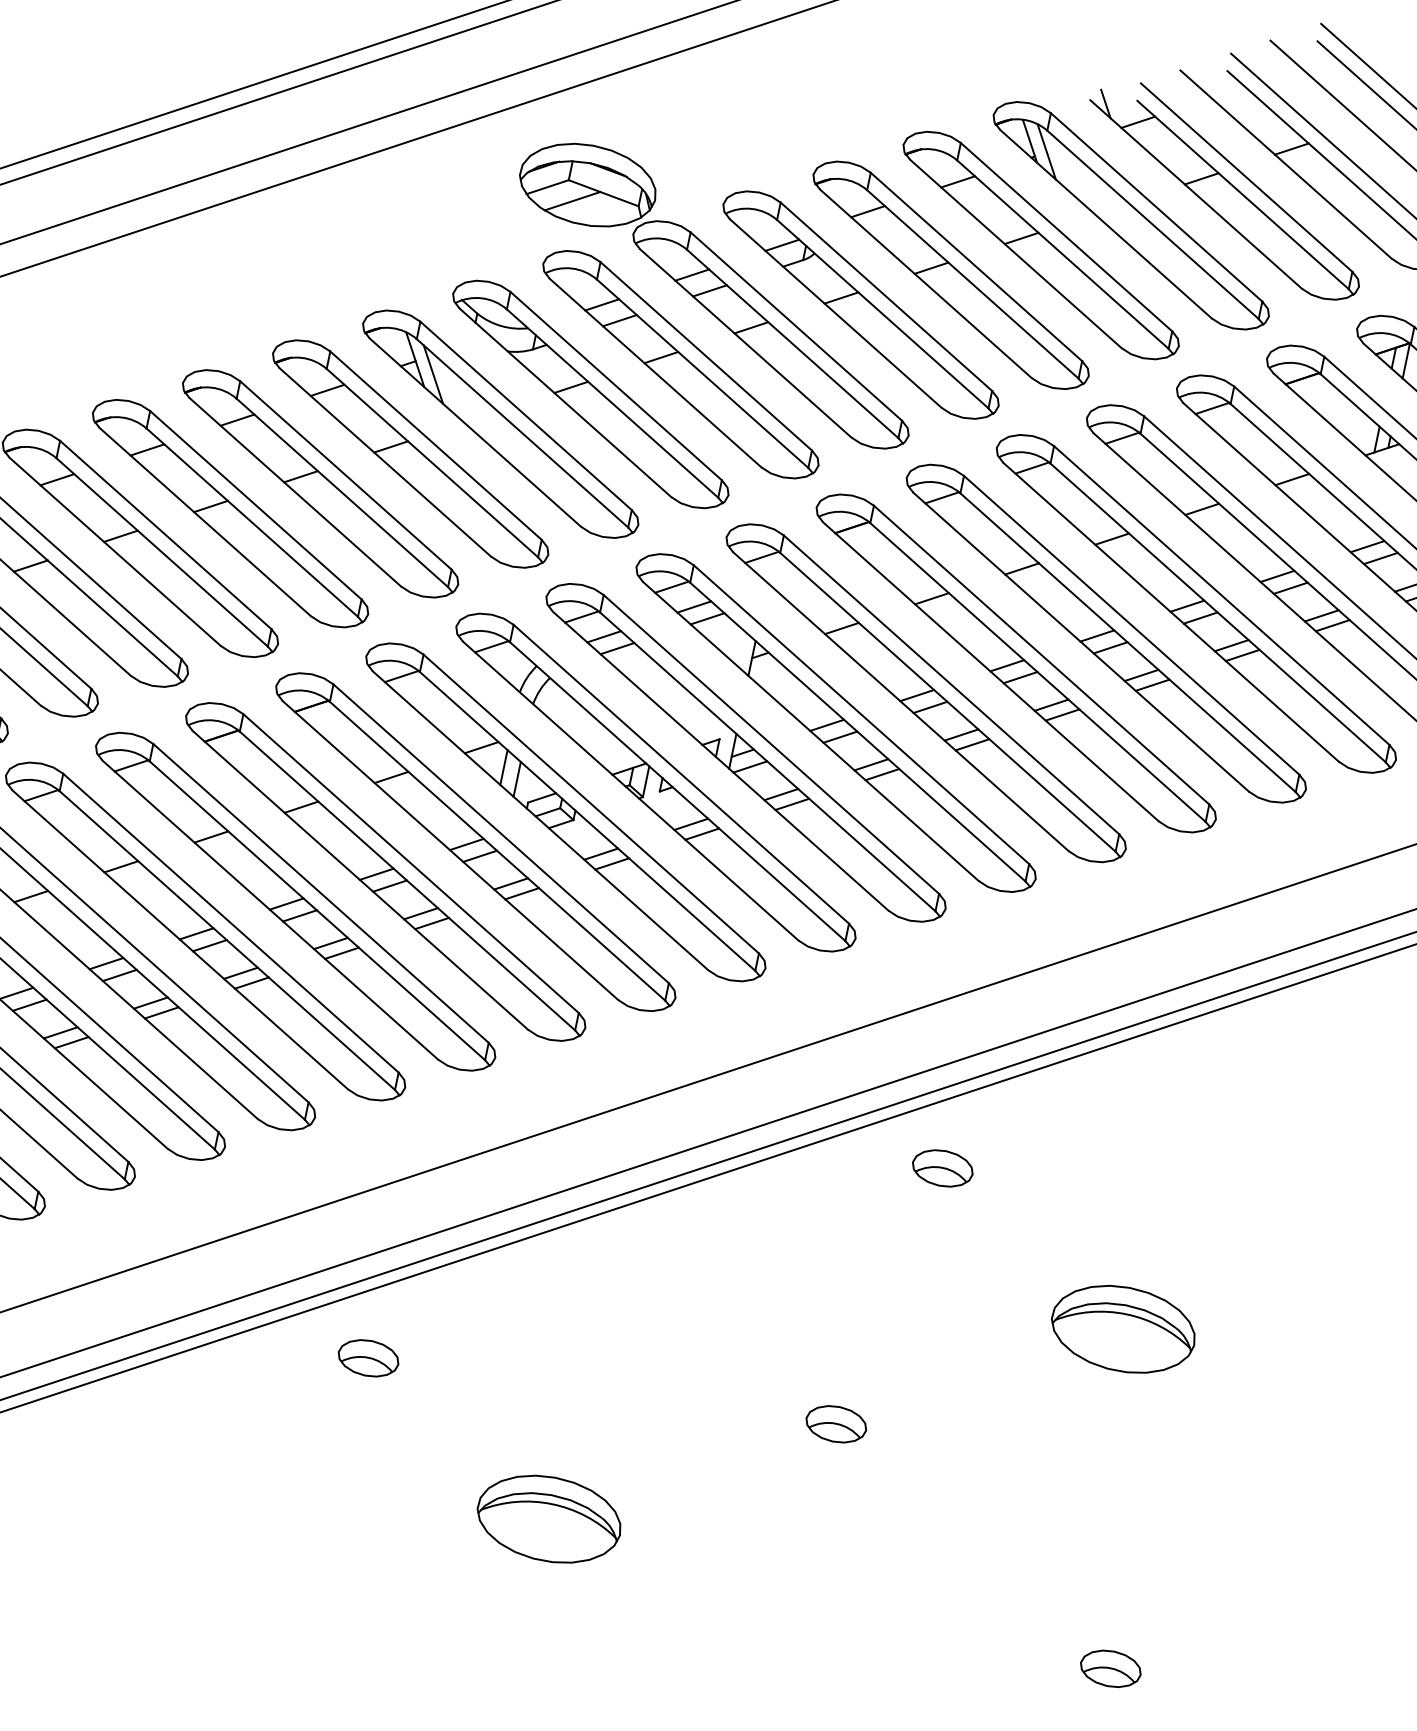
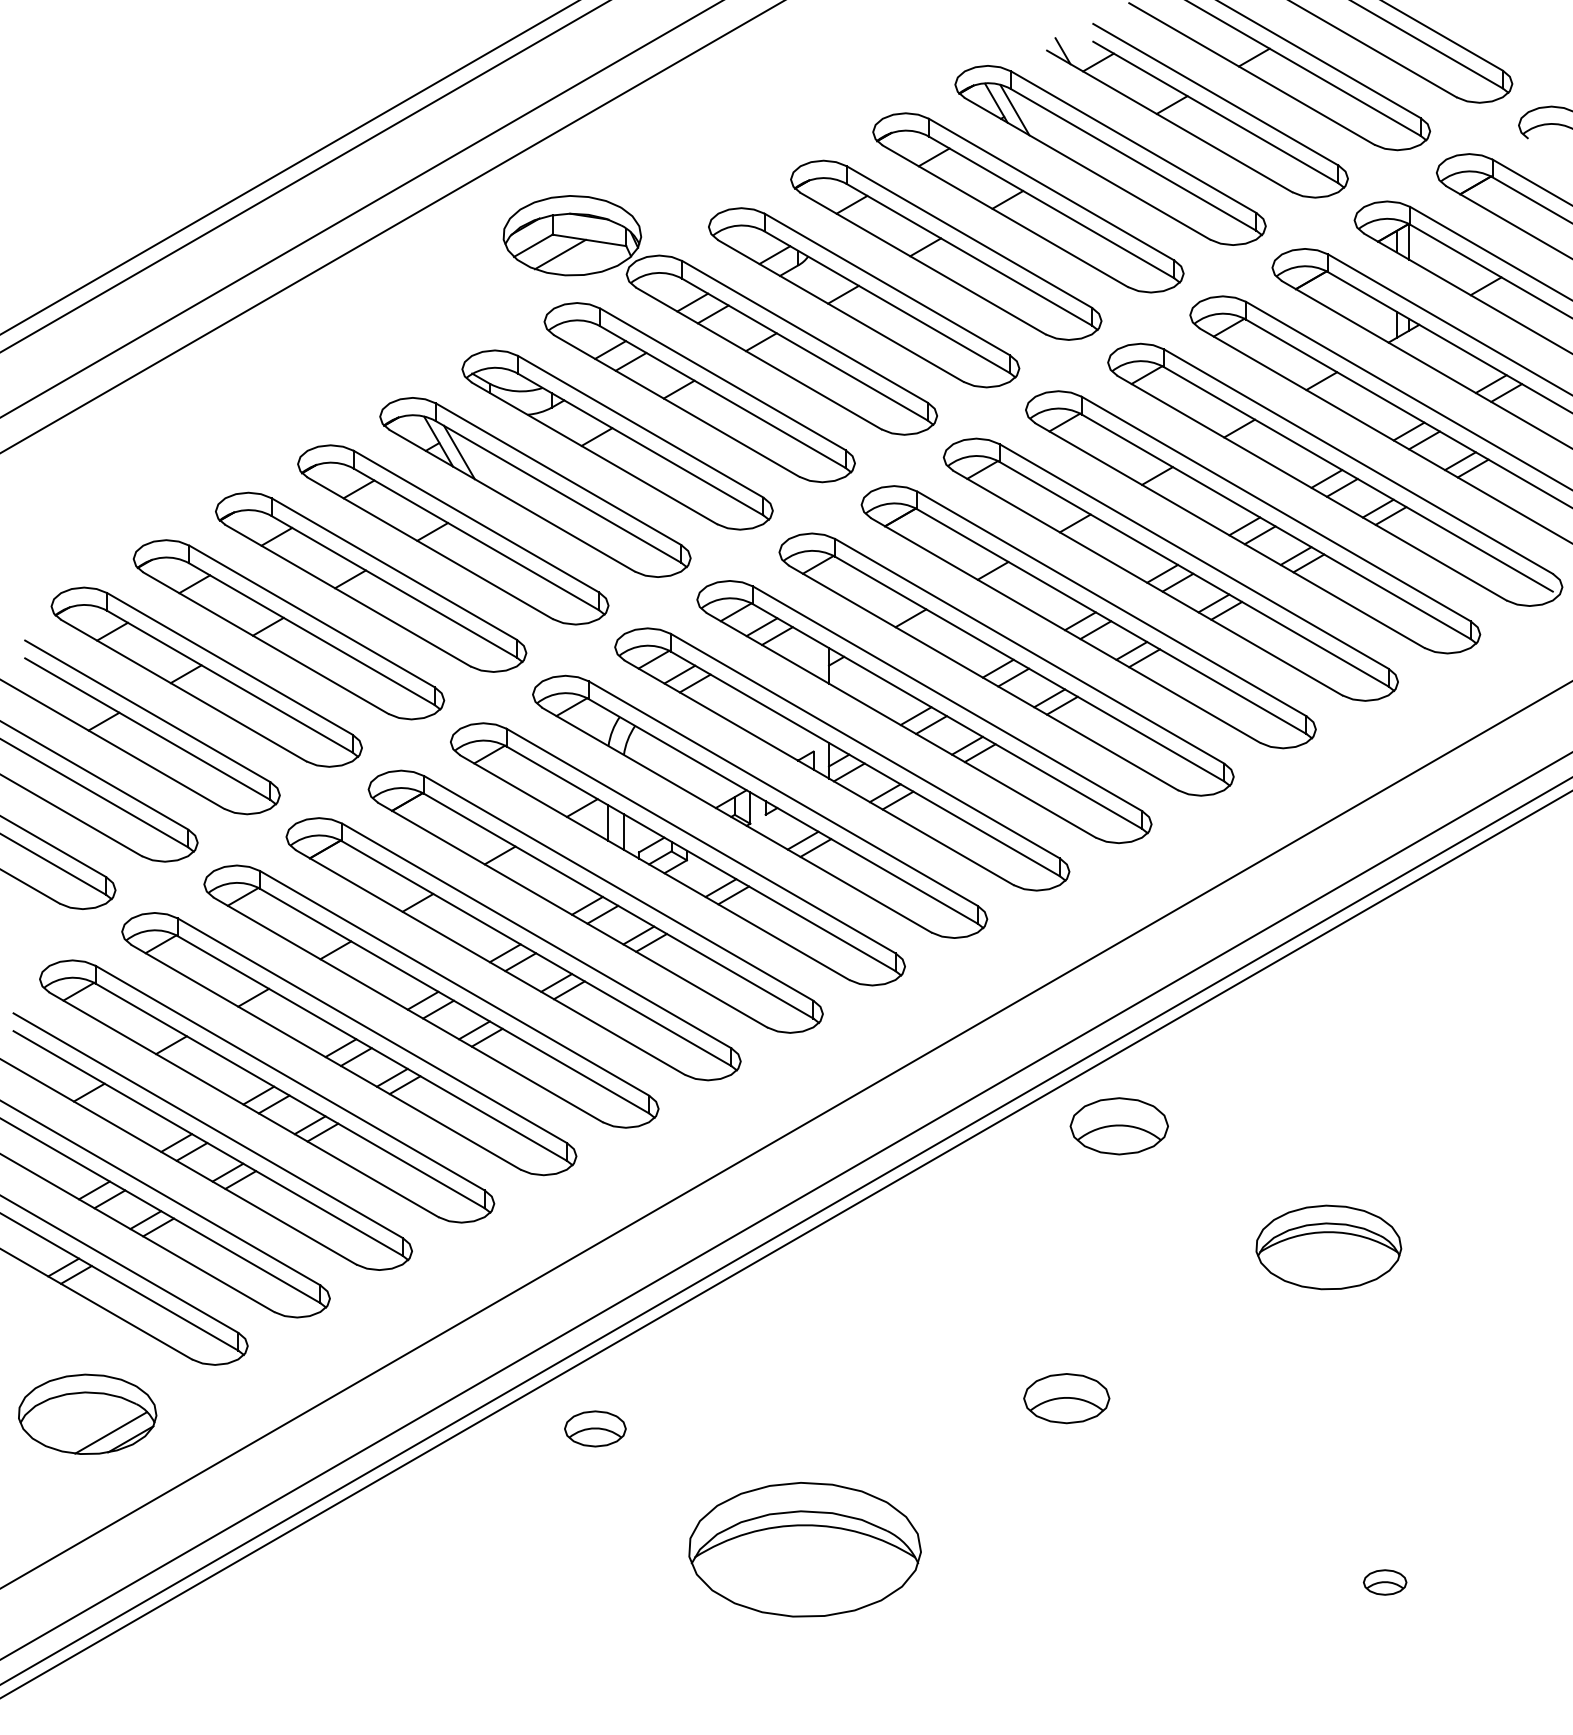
part: (942, 1168) -> (1118, 1126), size x1.6
part: (836, 1424) -> (1066, 1398), size x1.4
part: (548, 1518) -> (804, 1549), size x1.6
part: (1110, 1668) -> (1384, 1582), size x0.7

